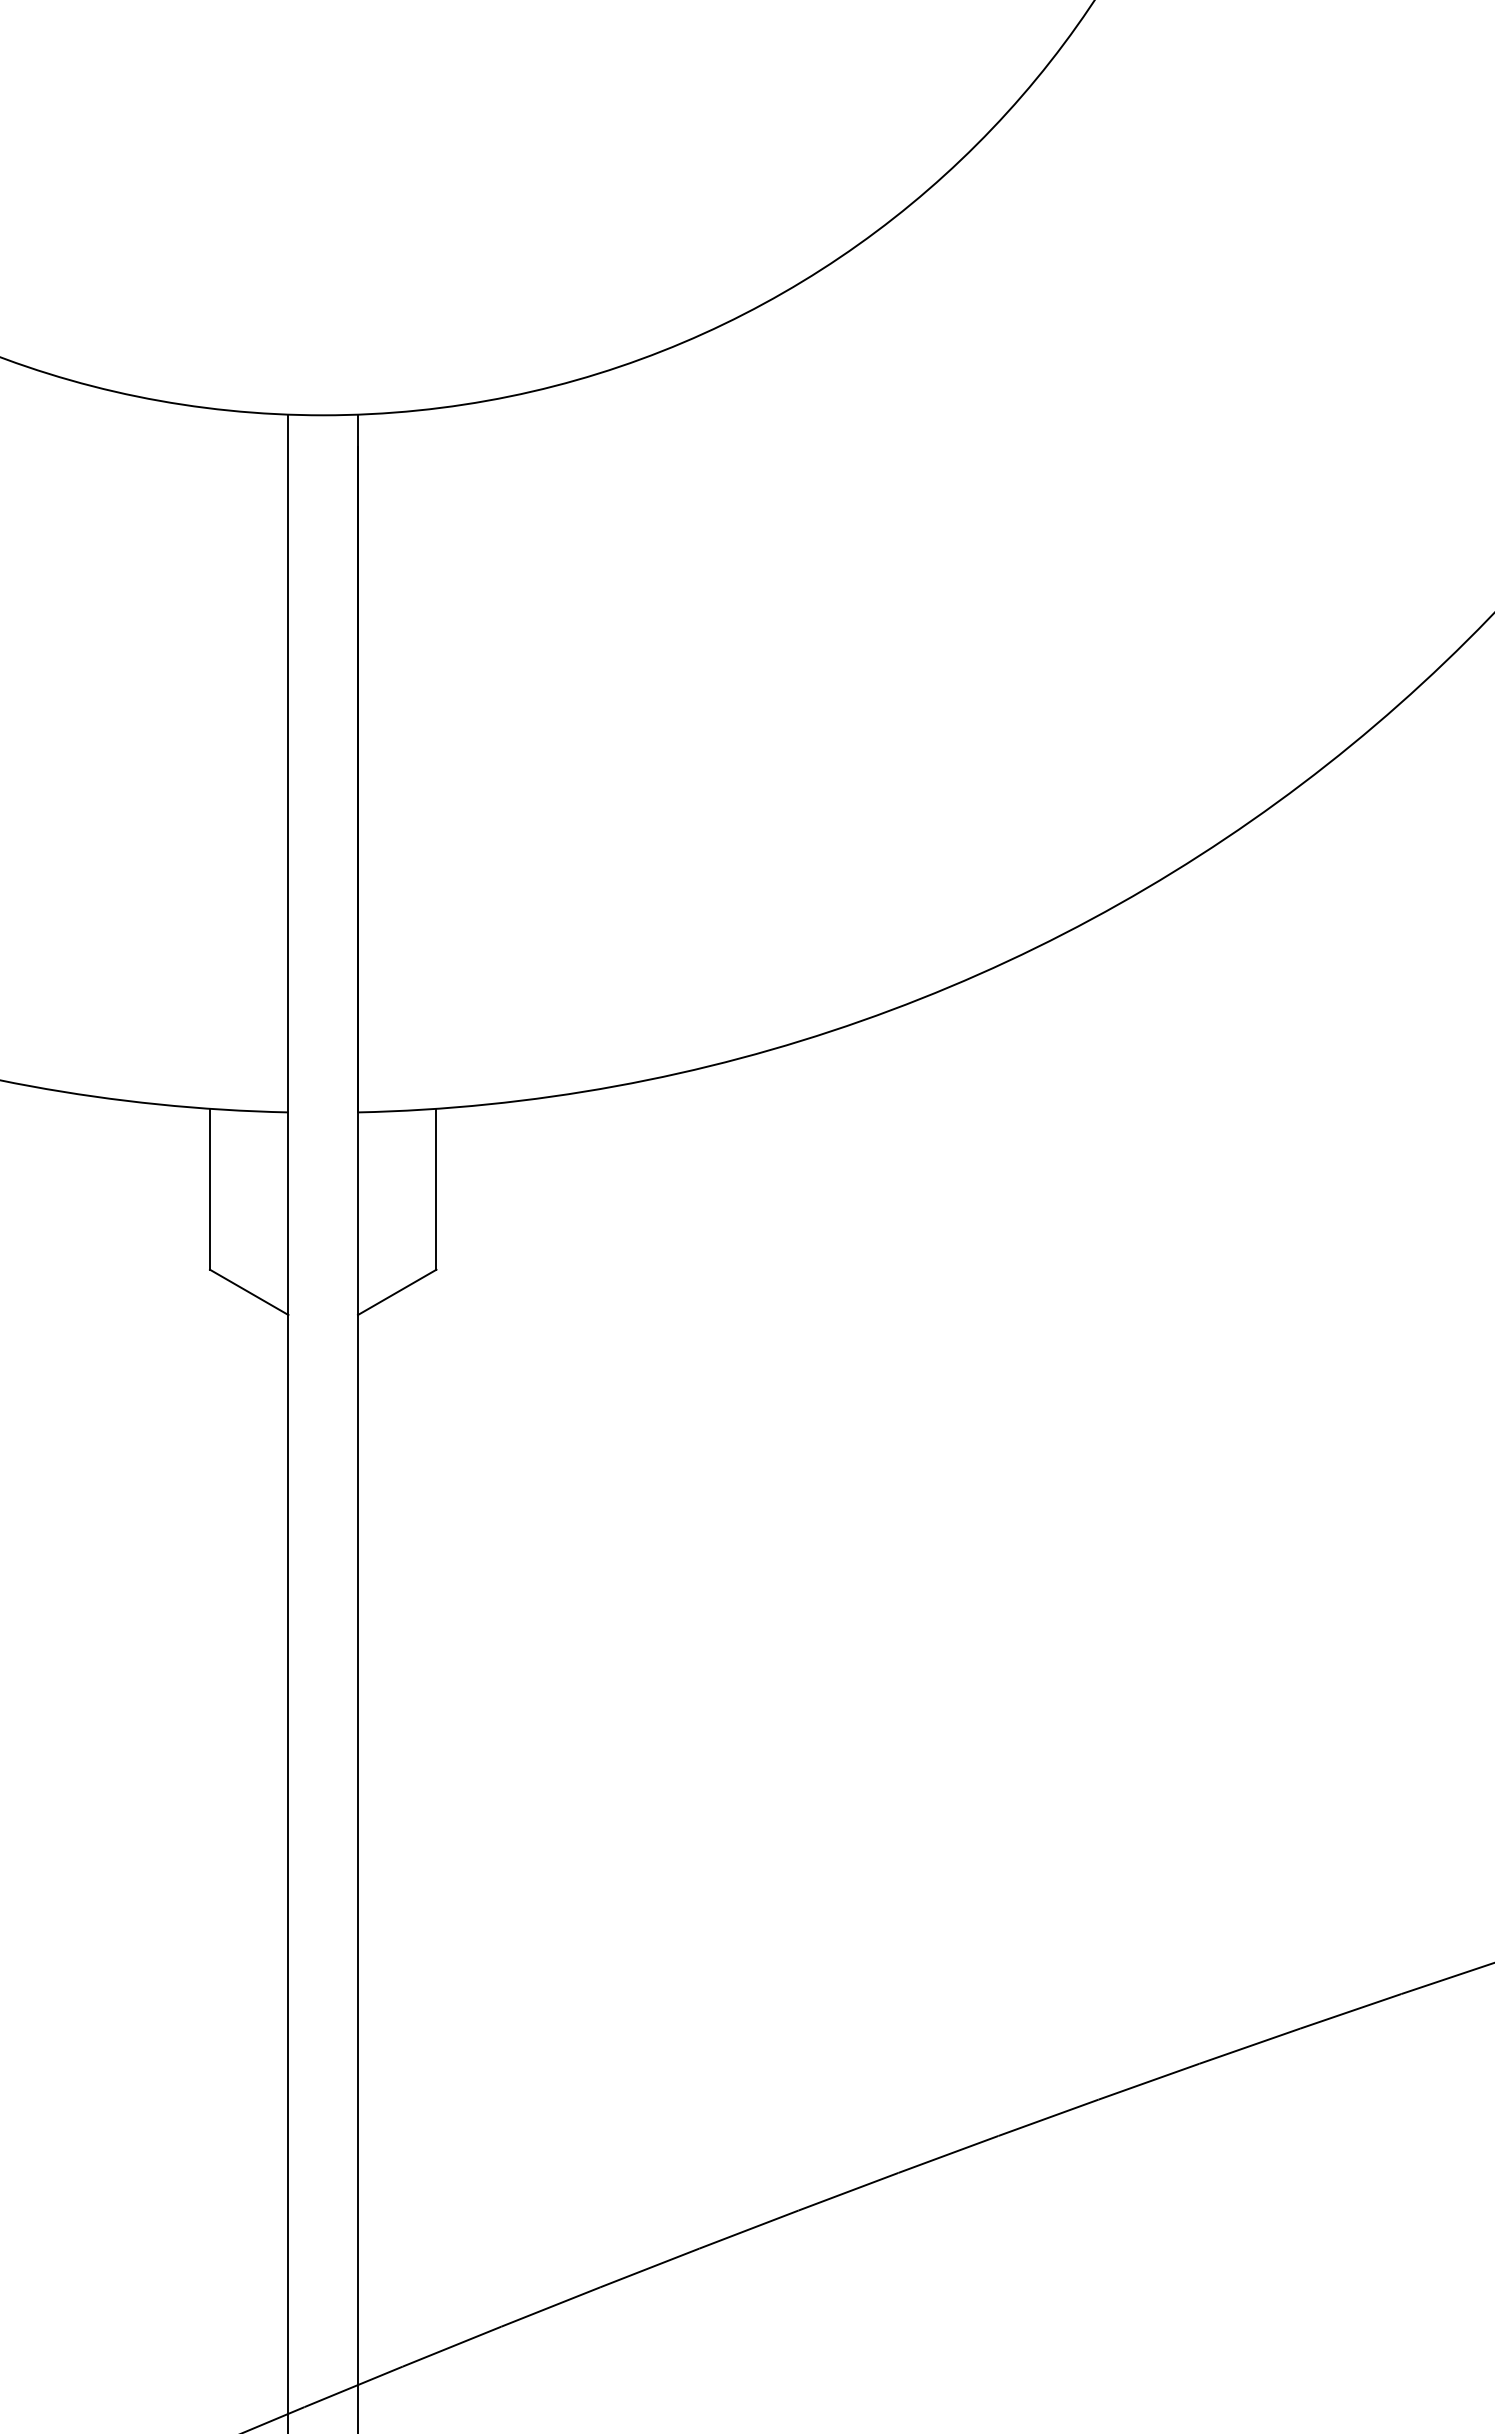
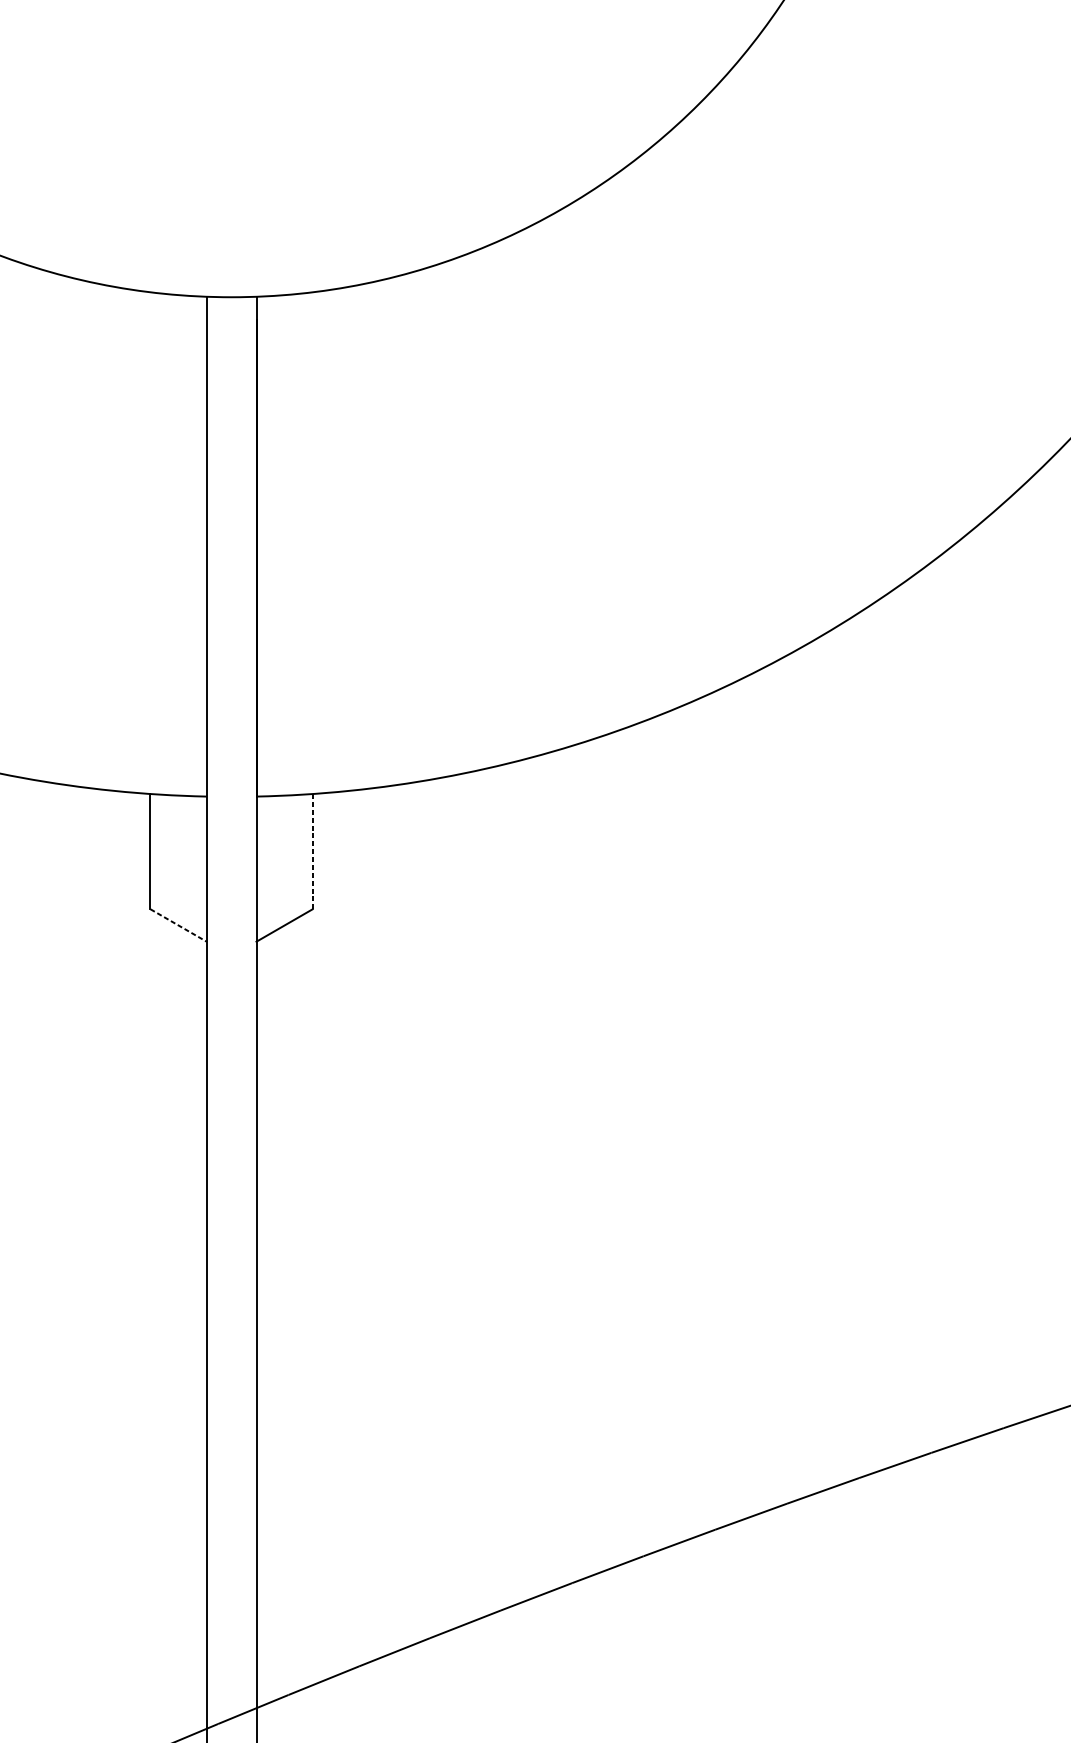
line: (436, 1189) -> (312, 851), solid -> dashed
line: (249, 1292) -> (178, 925), solid -> dashed

